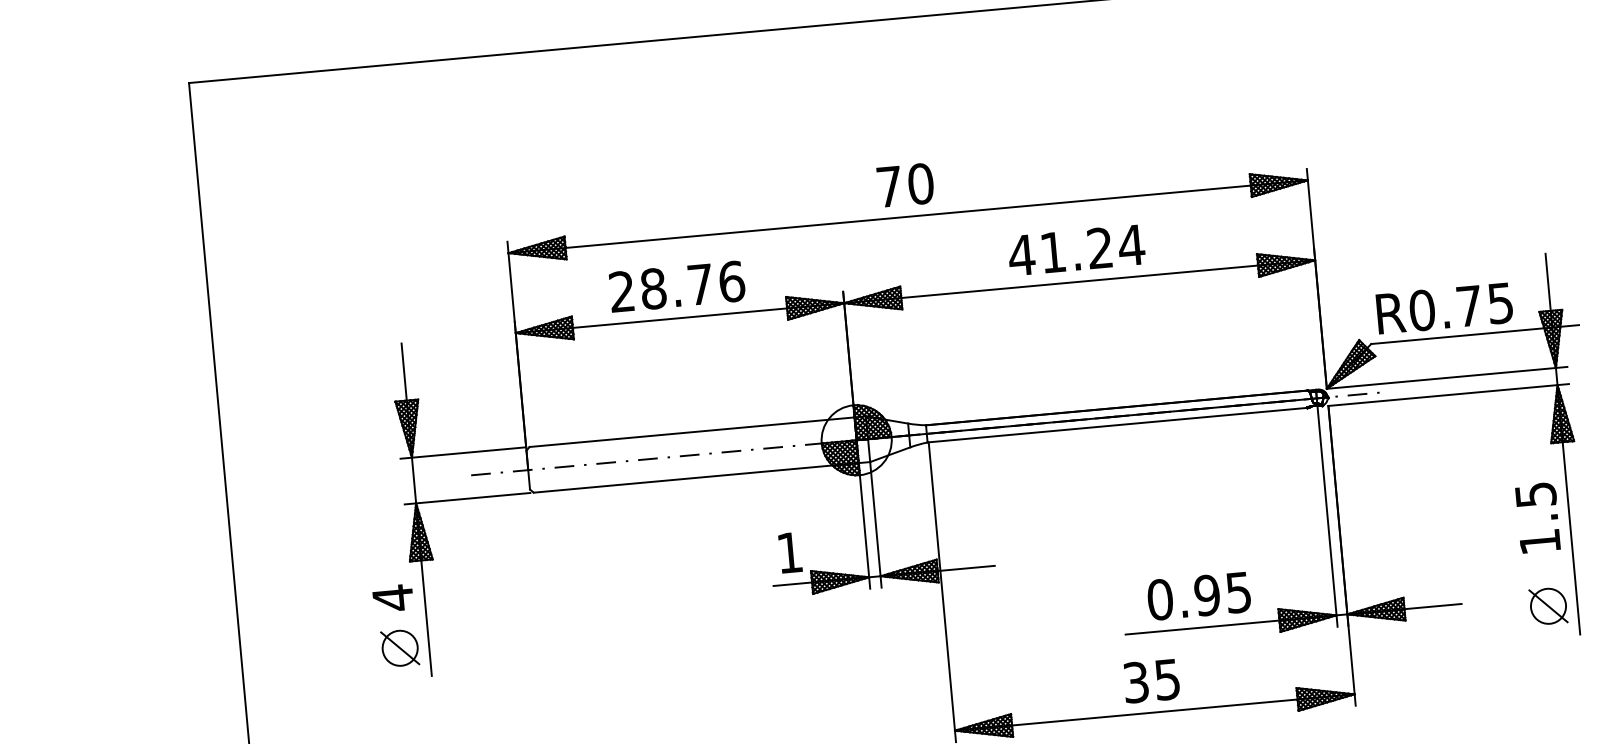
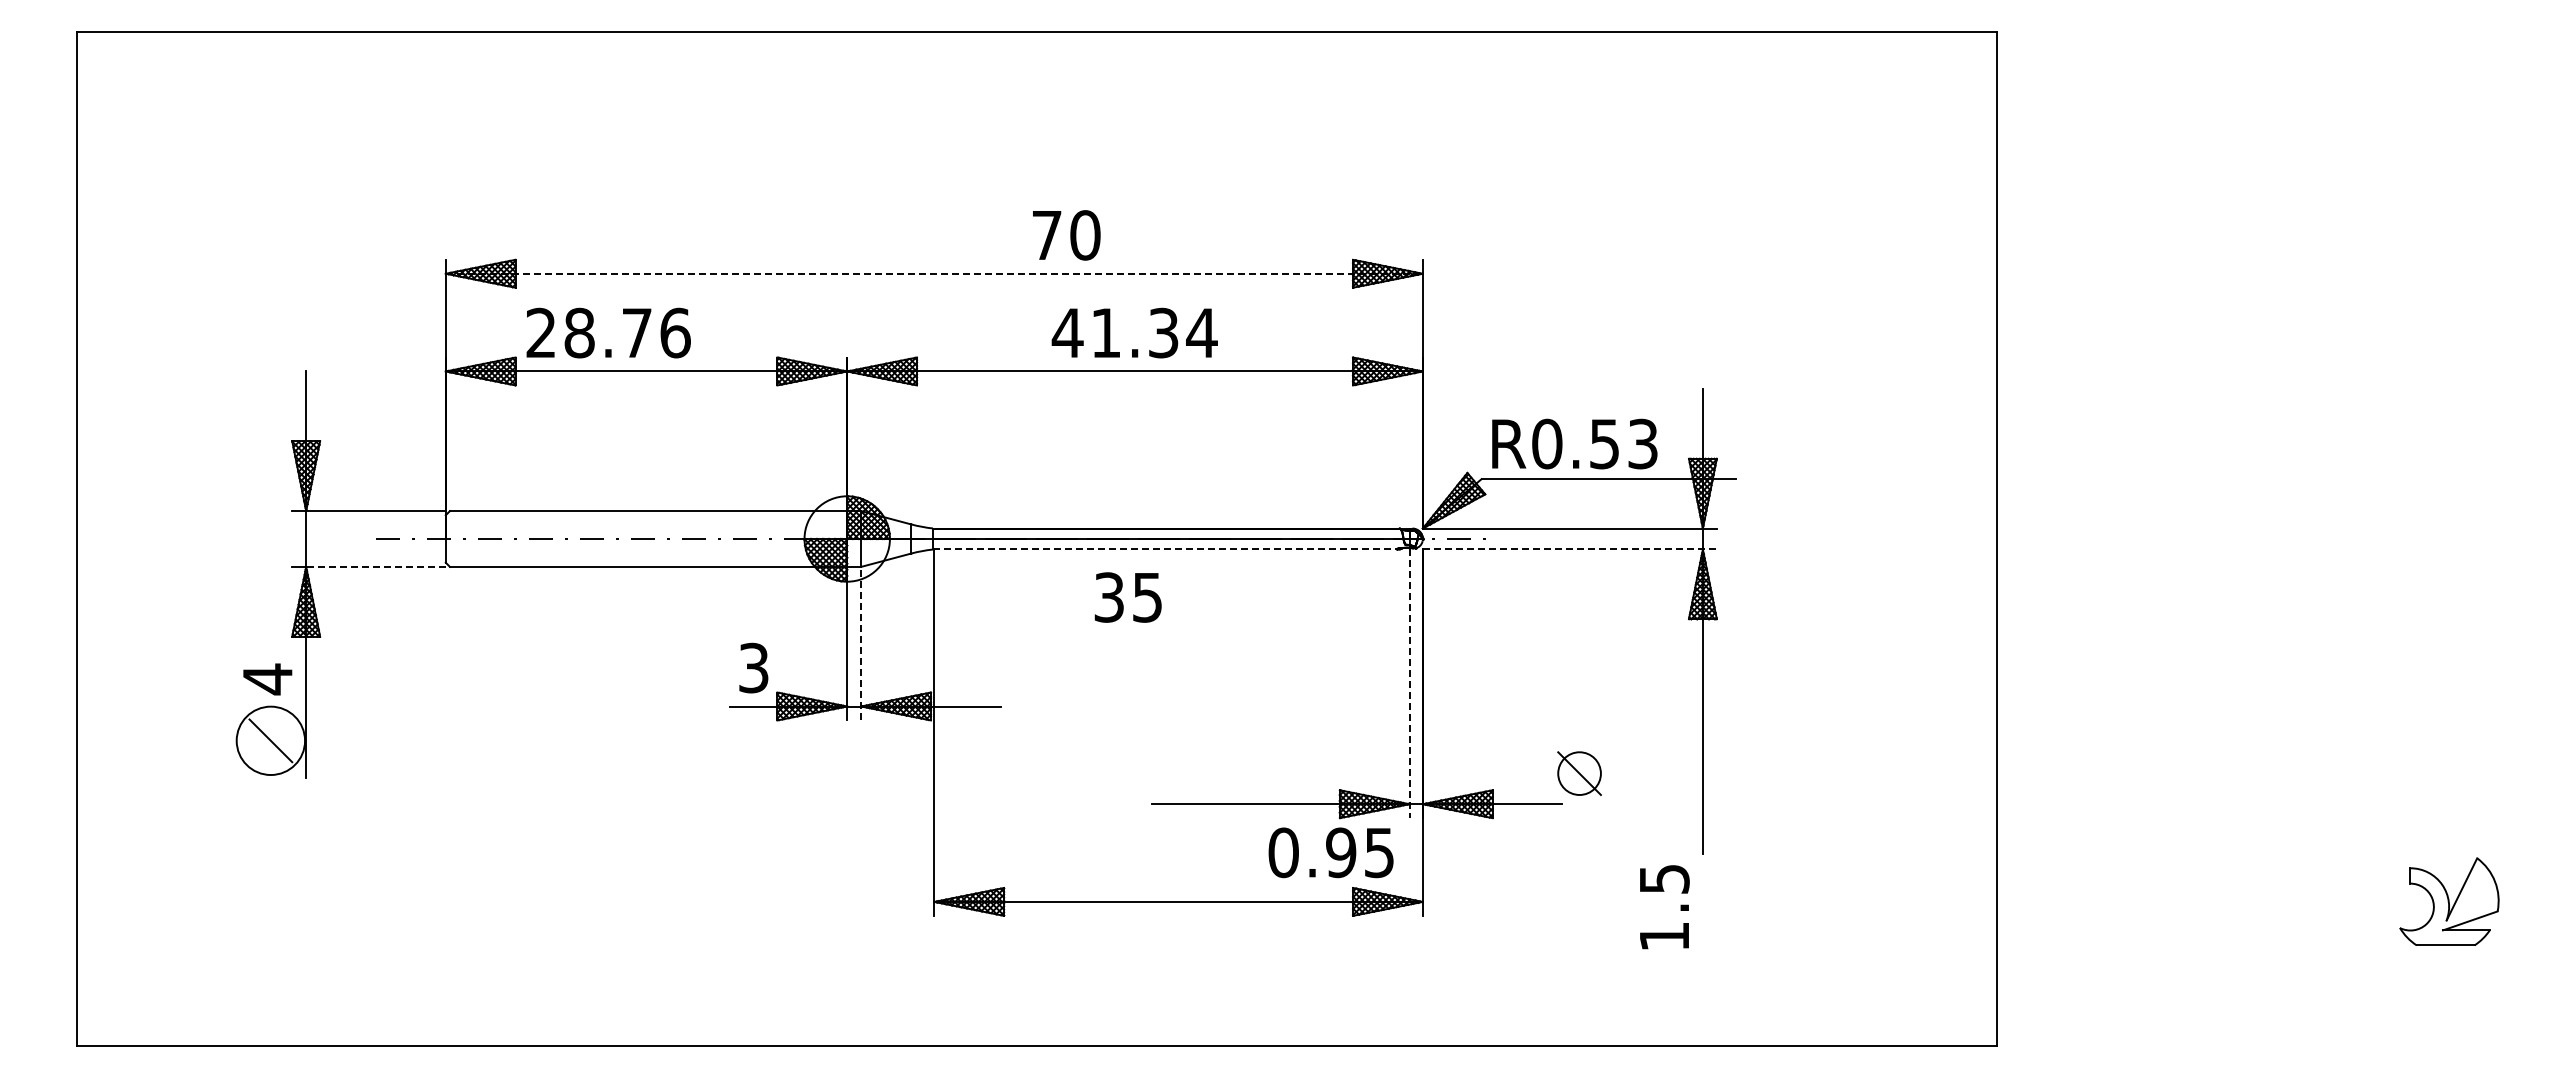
text: (905, 185) -> (1066, 235), moved
line: (908, 216) -> (934, 273), solid -> dashed
text: (1100, 248) -> (1163, 333), 41.24 -> 41.34
text: (677, 286) -> (608, 332), moved
text: (1484, 304) -> (1623, 443), R0.75 -> R0.53
line: (1448, 395) -> (1569, 549), solid -> dashed
line: (1117, 425) -> (1165, 549), solid -> dashed
line: (472, 497) -> (375, 566), solid -> dashed
line: (1327, 517) -> (1409, 684), solid -> dashed
text: (1537, 518) -> (1664, 907), moved
line: (876, 524) -> (861, 643), solid -> dashed
text: (789, 552) -> (753, 667), 1 -> 3
text: (1198, 595) -> (1330, 852), moved
part: (1548, 606) -> (1579, 773), moved
circle: (399, 648) -> (270, 740), size x1.6
text: (1151, 681) -> (1127, 597), moved

